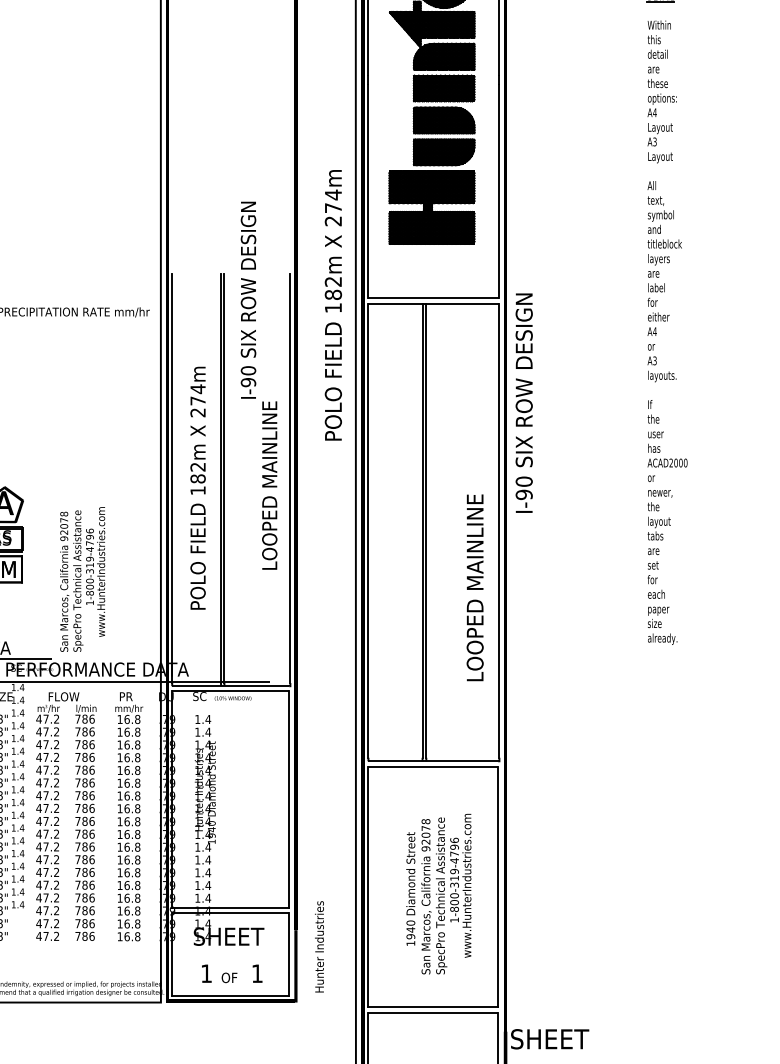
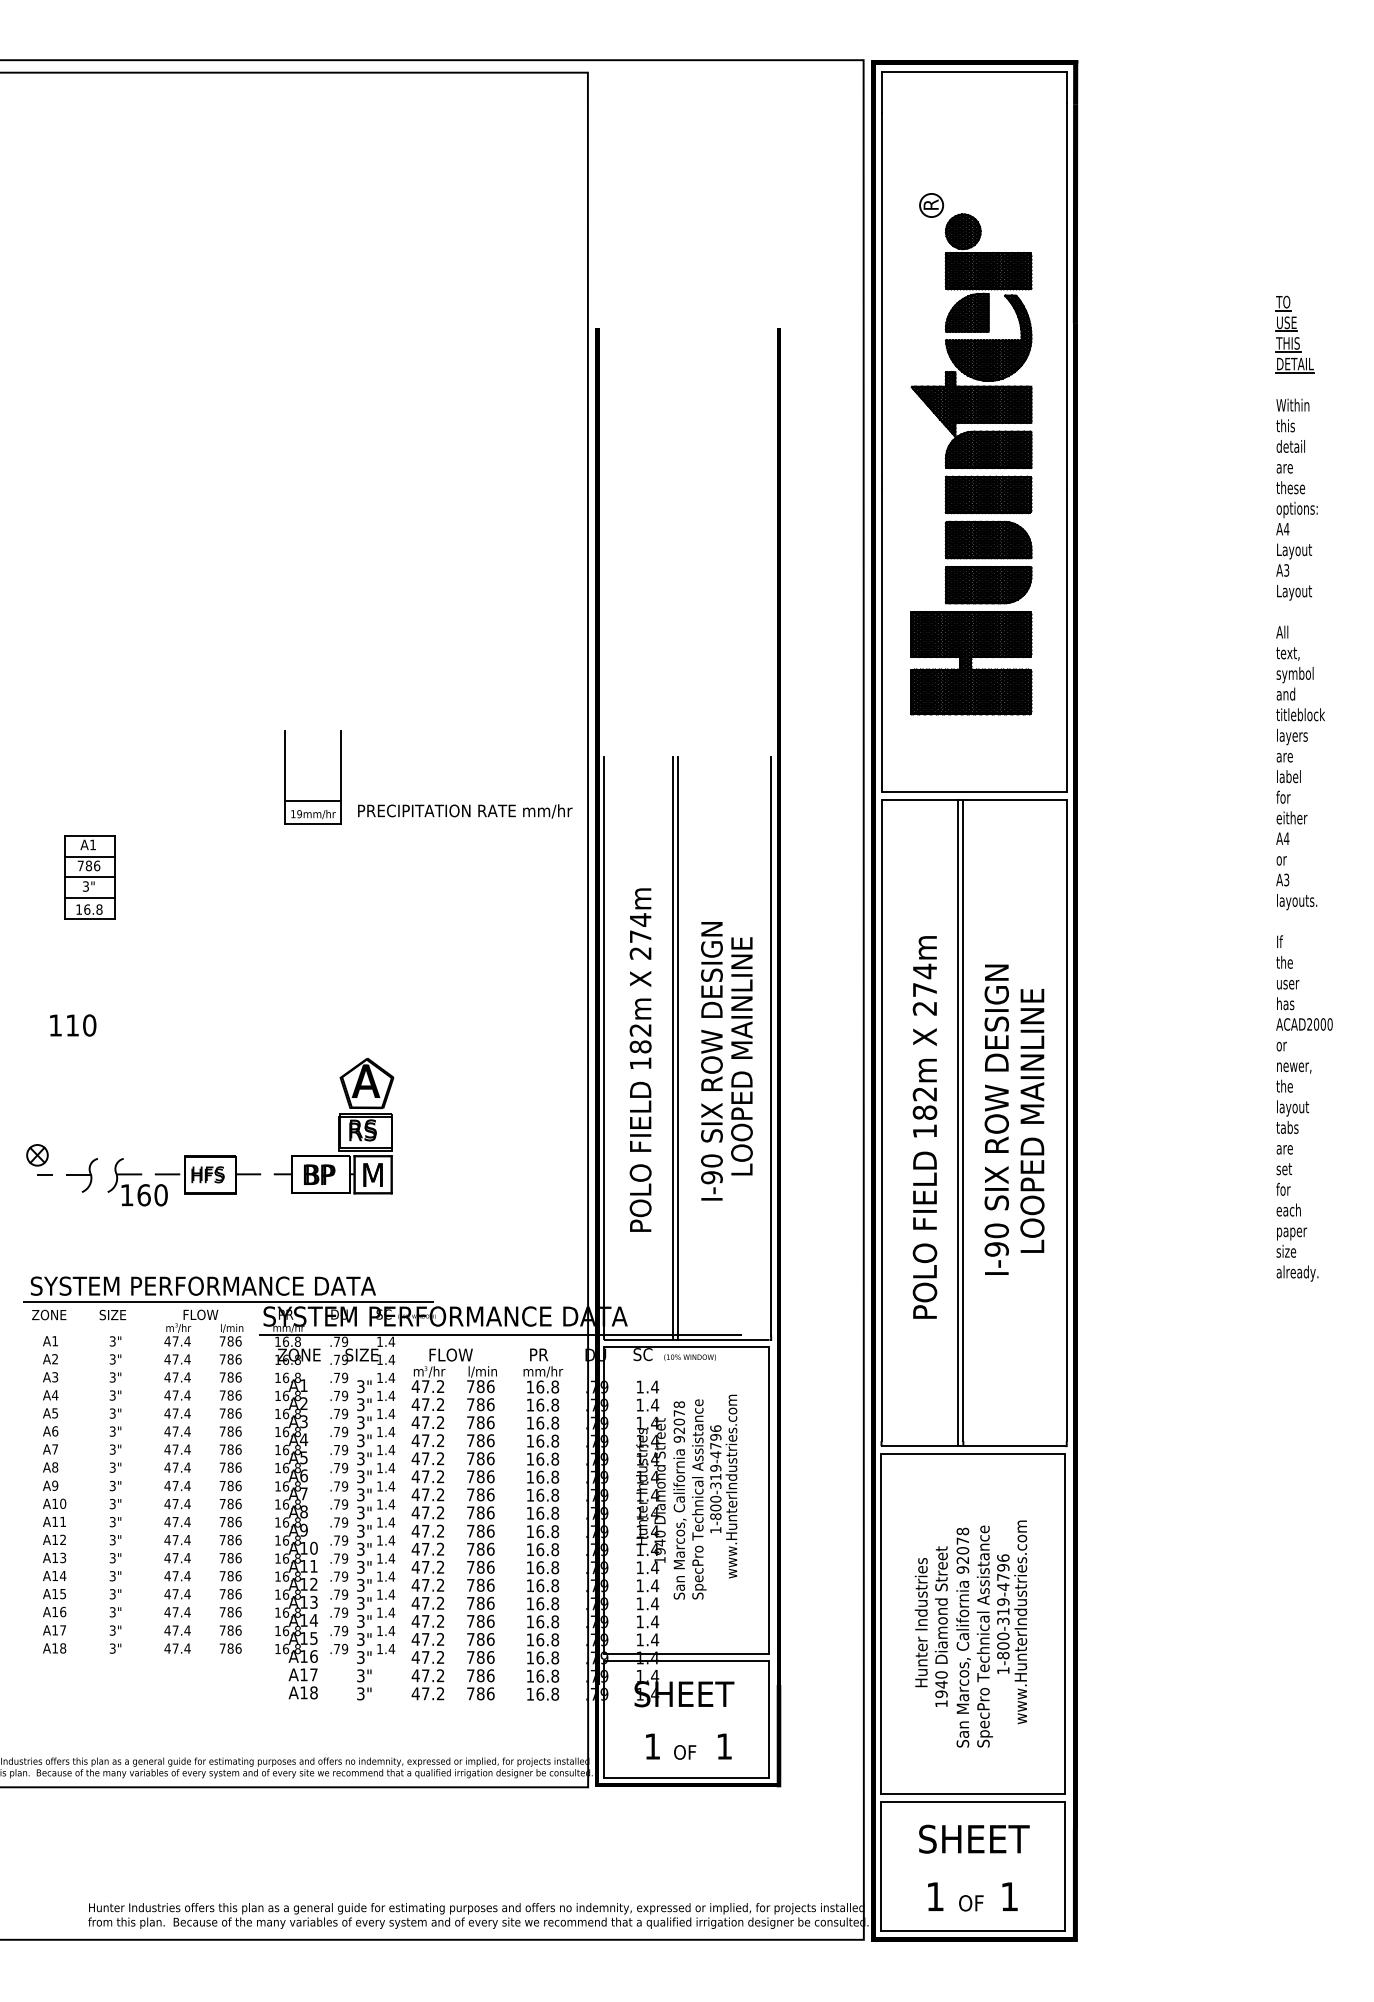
text: (248, 300) -> (711, 1061), moved
text: (333, 305) -> (924, 1127), moved
text: (524, 402) -> (996, 1119), moved
text: (82, 579) -> (705, 1496), moved
text: (475, 587) -> (1032, 1120), moved
text: (318, 946) -> (920, 1622), moved
text: (550, 1038) -> (974, 1838), moved

